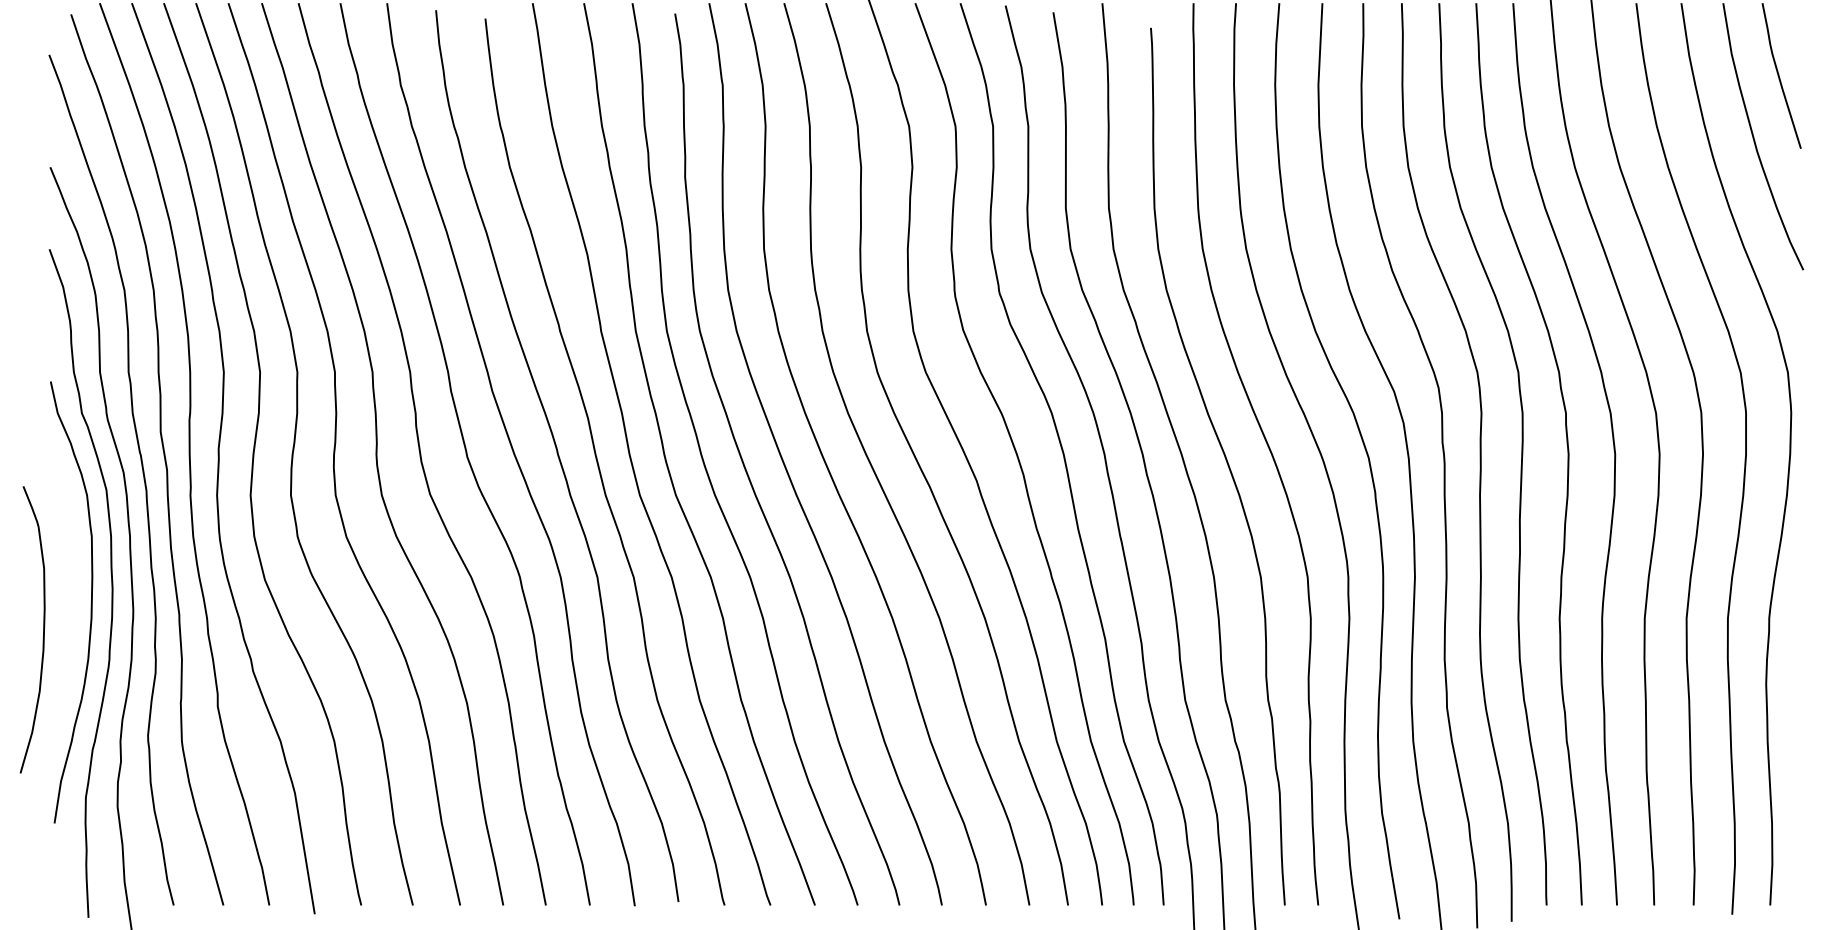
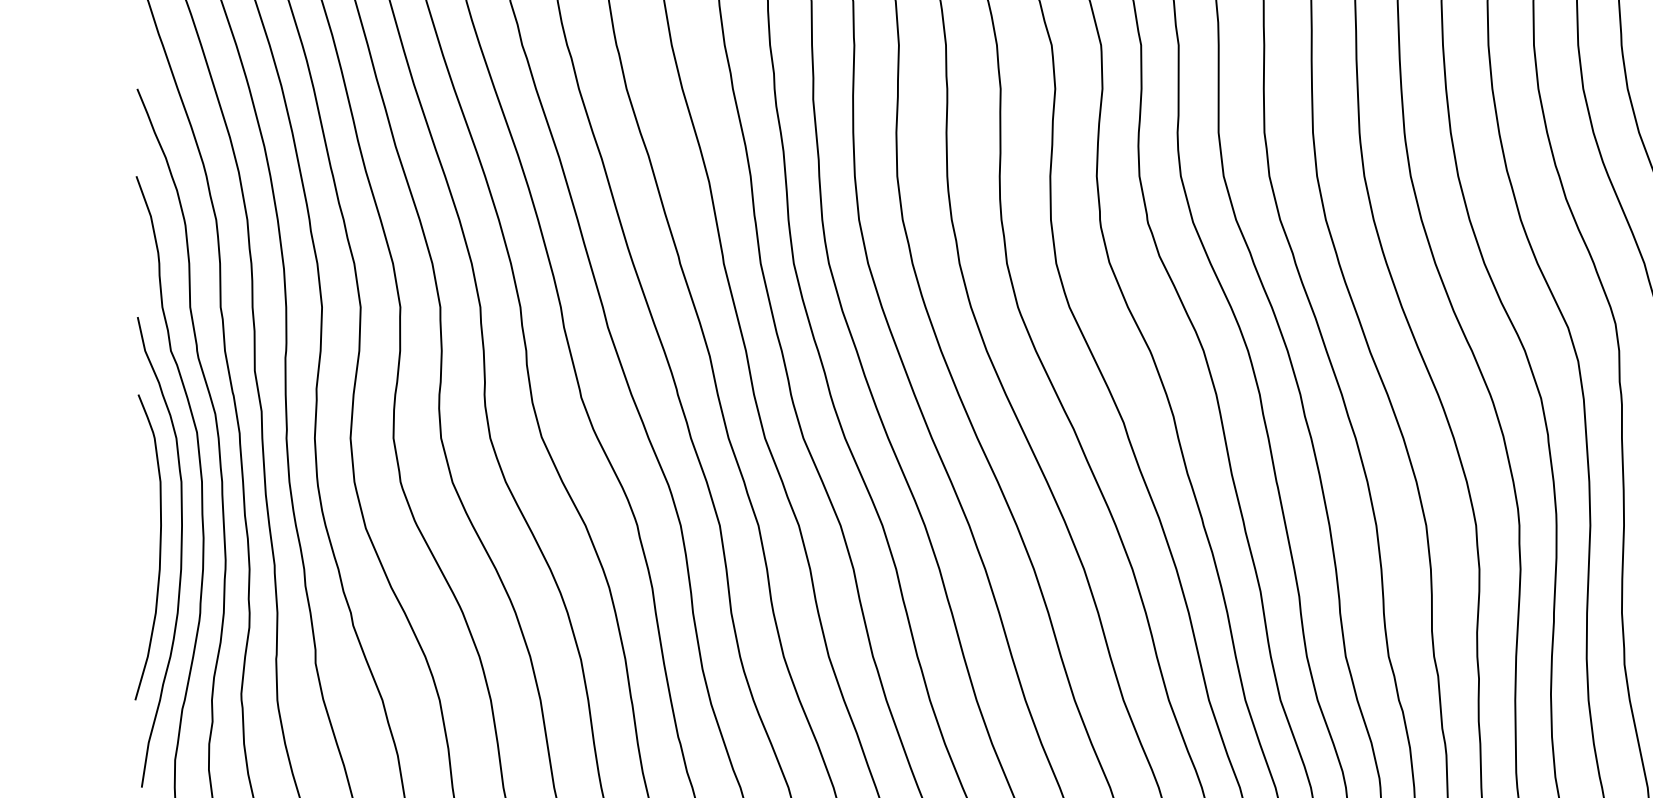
curve: (43, 629) -> (159, 547), moved

